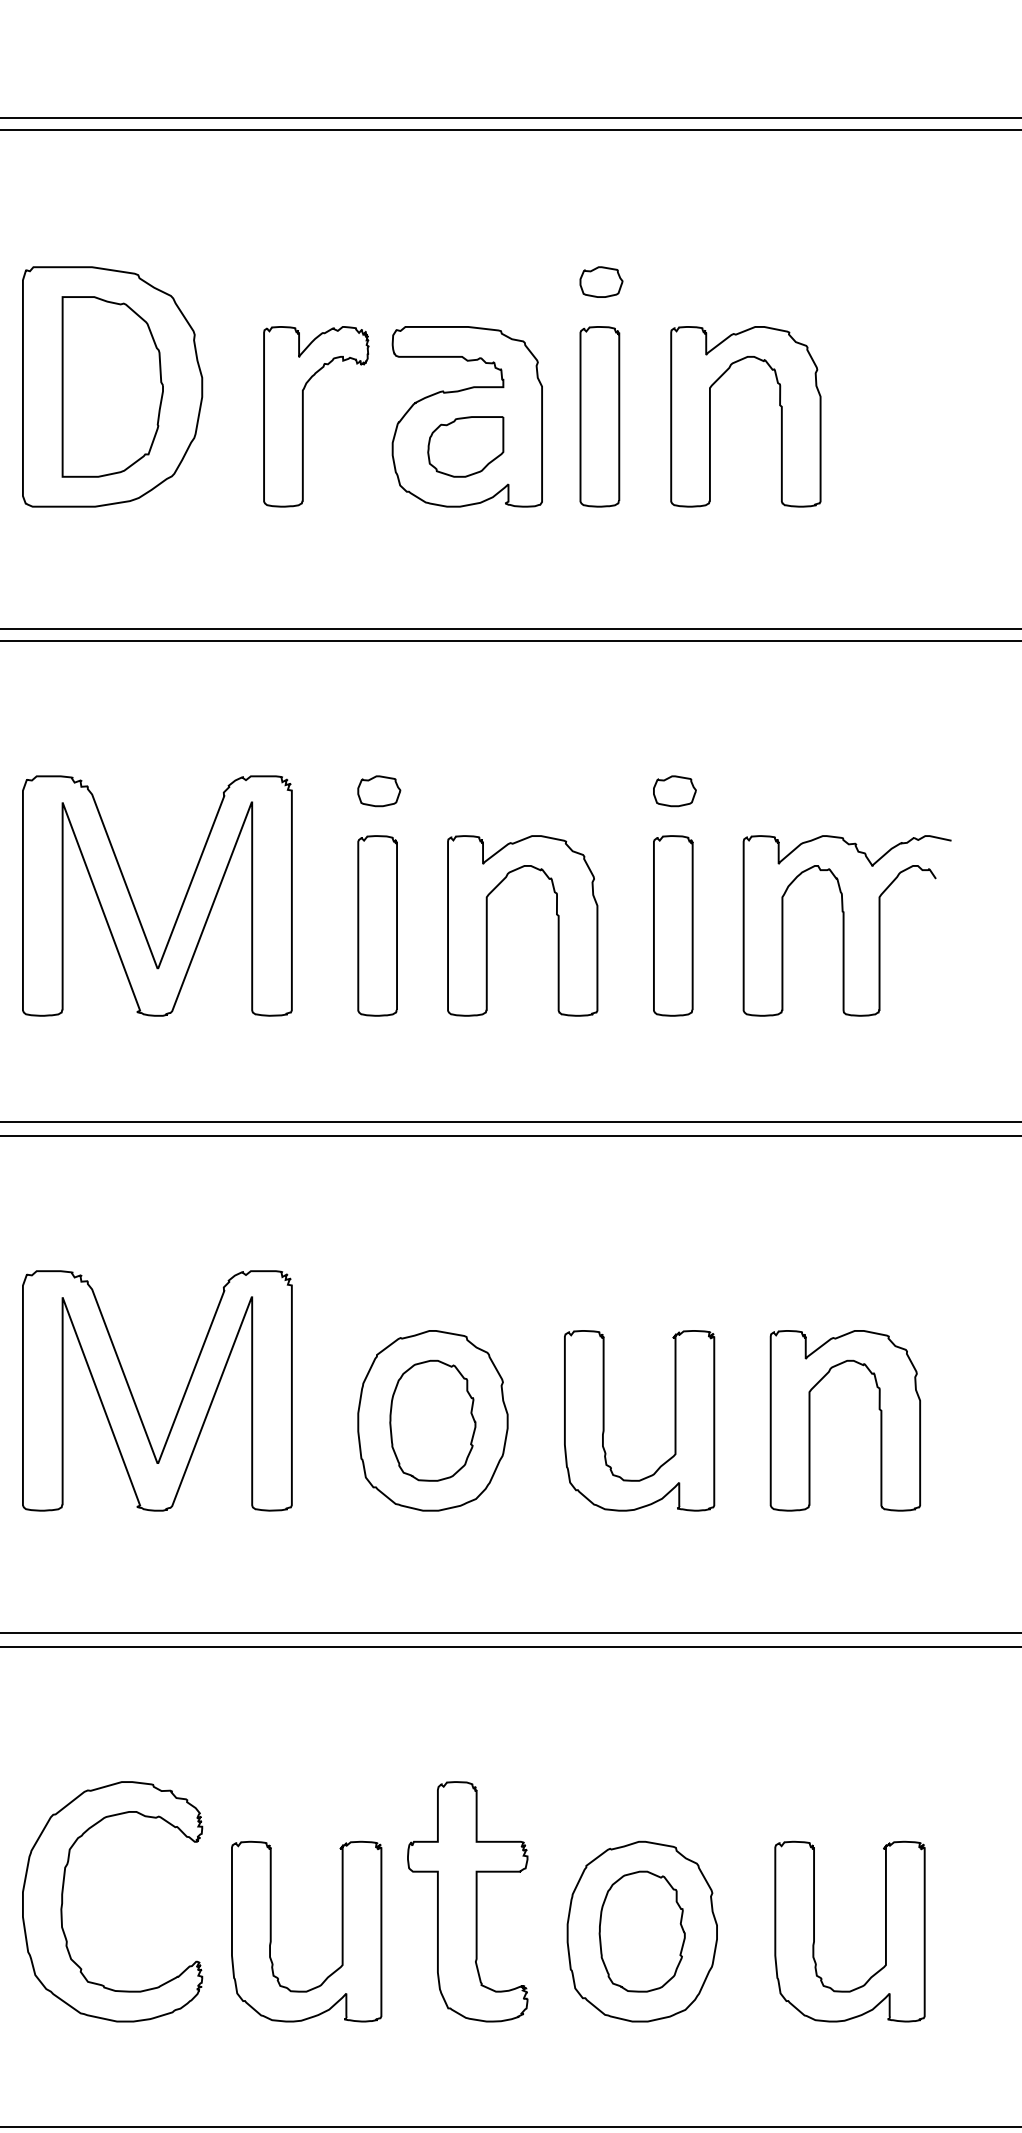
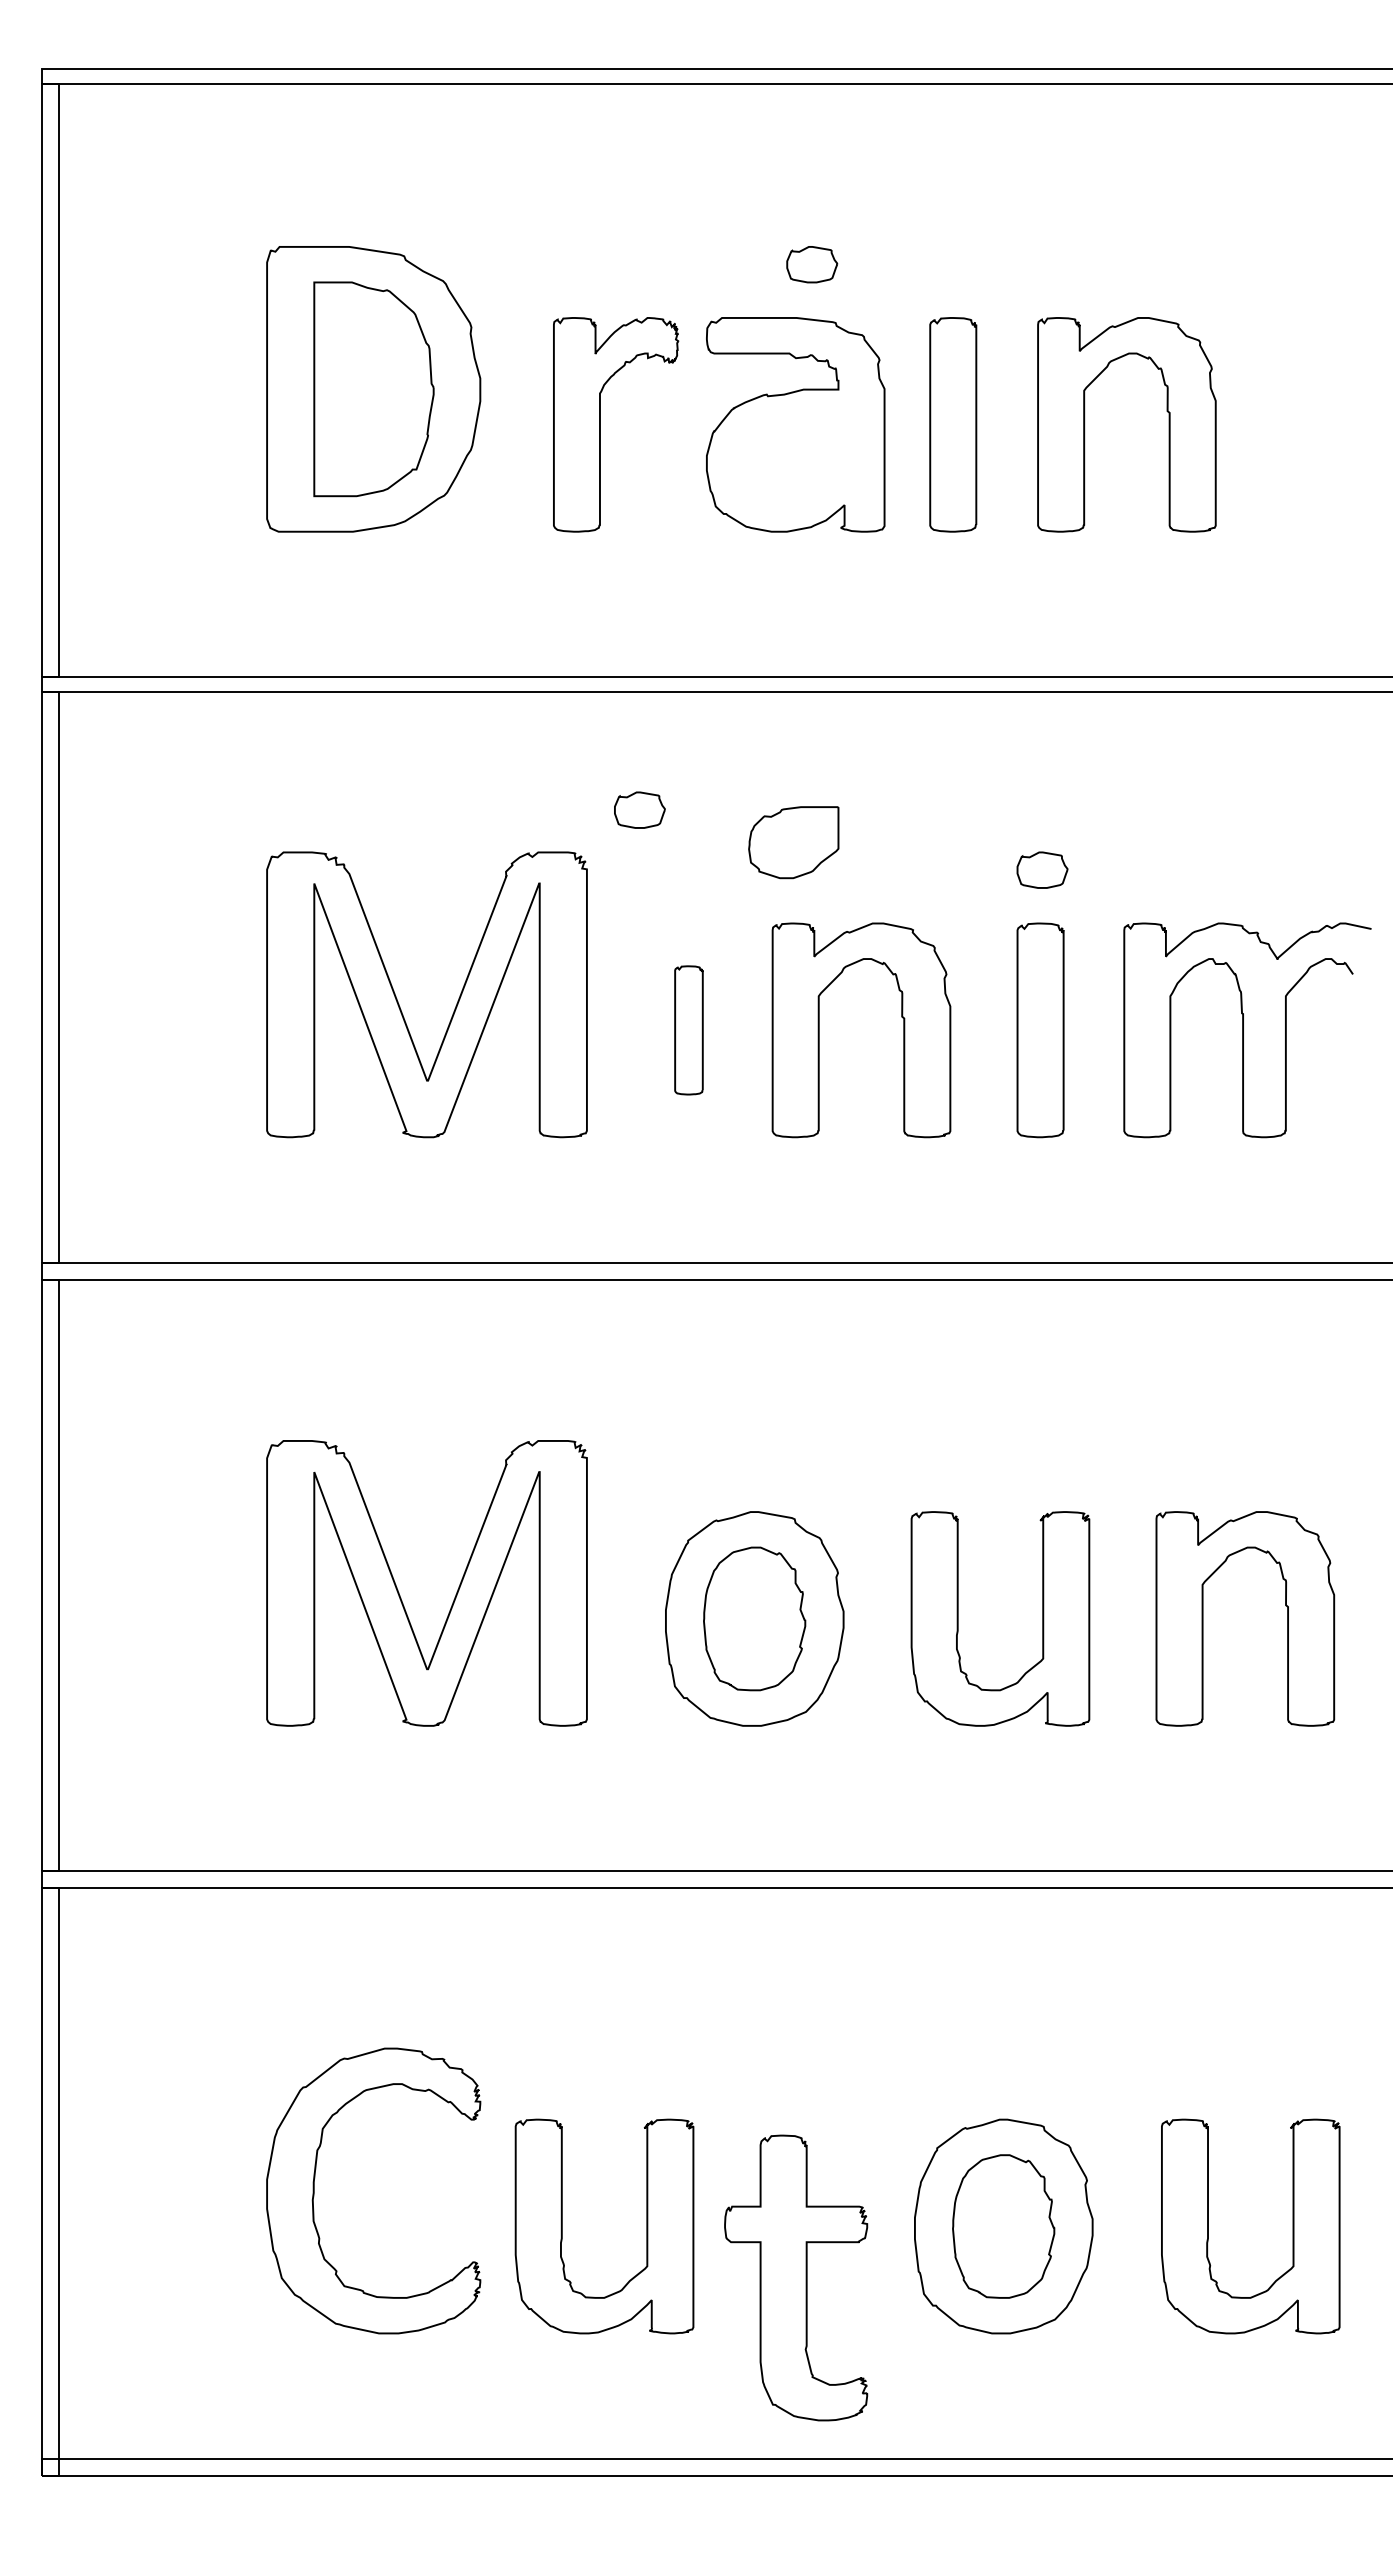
part: (601, 281) -> (812, 264), moved
part: (465, 446) -> (793, 842), moved
part: (378, 790) -> (639, 809), moved
part: (377, 926) -> (688, 1030), size x0.6
part: (468, 1901) -> (796, 2277), moved

